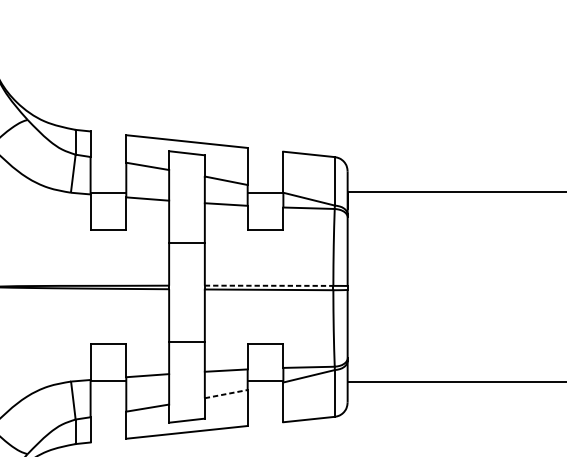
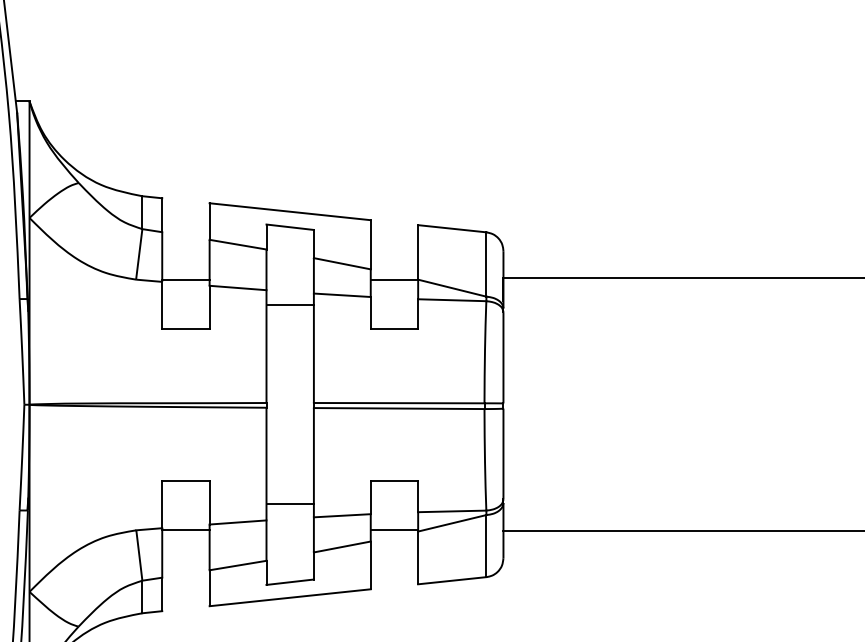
line: (186, 243) -> (289, 305), moved
line: (269, 286) -> (399, 403), dashed -> solid
line: (186, 342) -> (289, 504), moved
line: (226, 393) -> (342, 546), dashed -> solid

